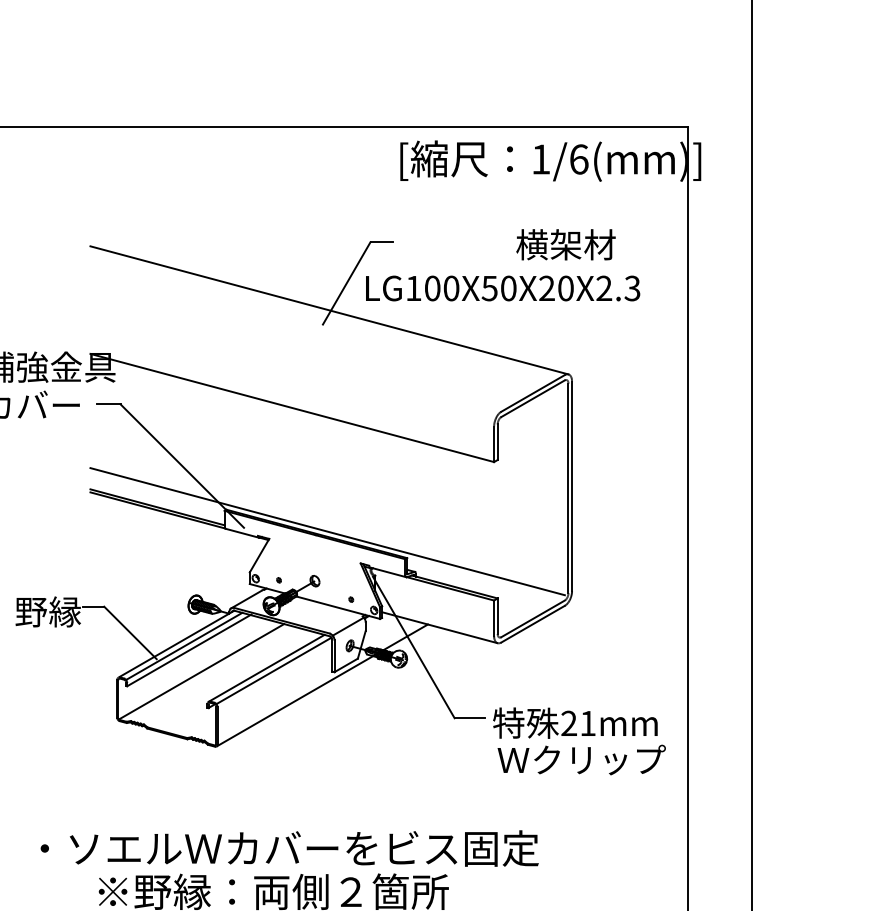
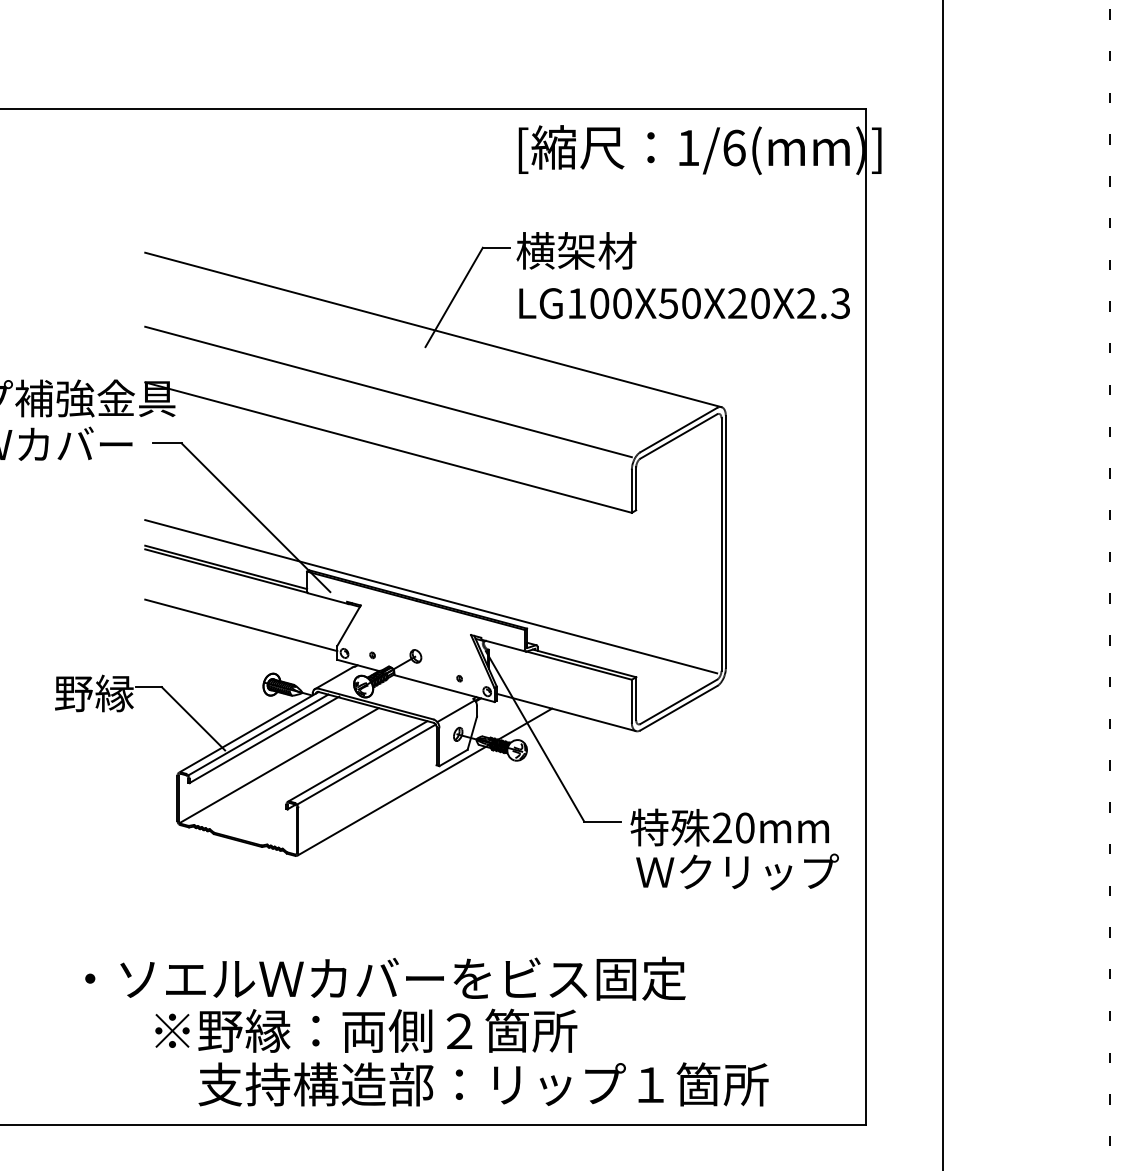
text: (565, 244) -> (576, 250), moved
text: (502, 288) -> (684, 303), moved
line: (292, 361) -> (388, 391), added
line: (170, 555) -> (241, 625), added
text: (588, 723) -> (745, 827), 21mm -> 20mm

